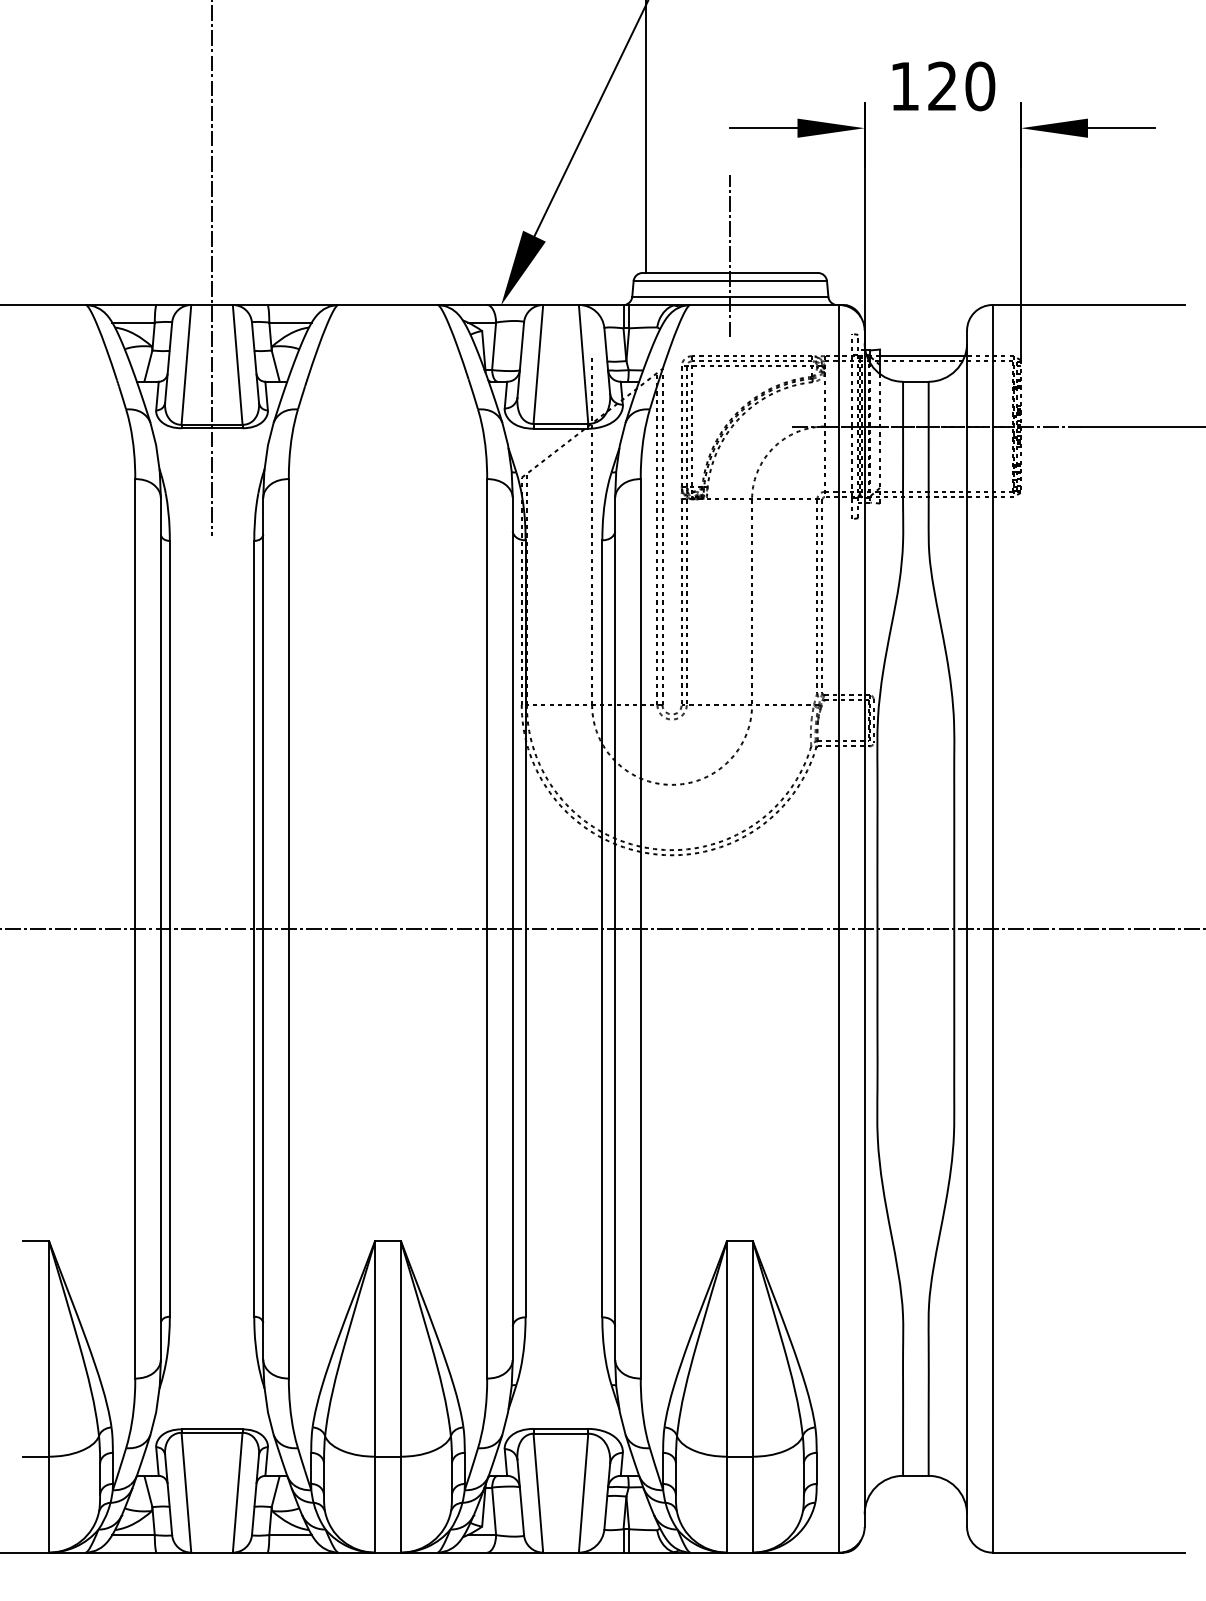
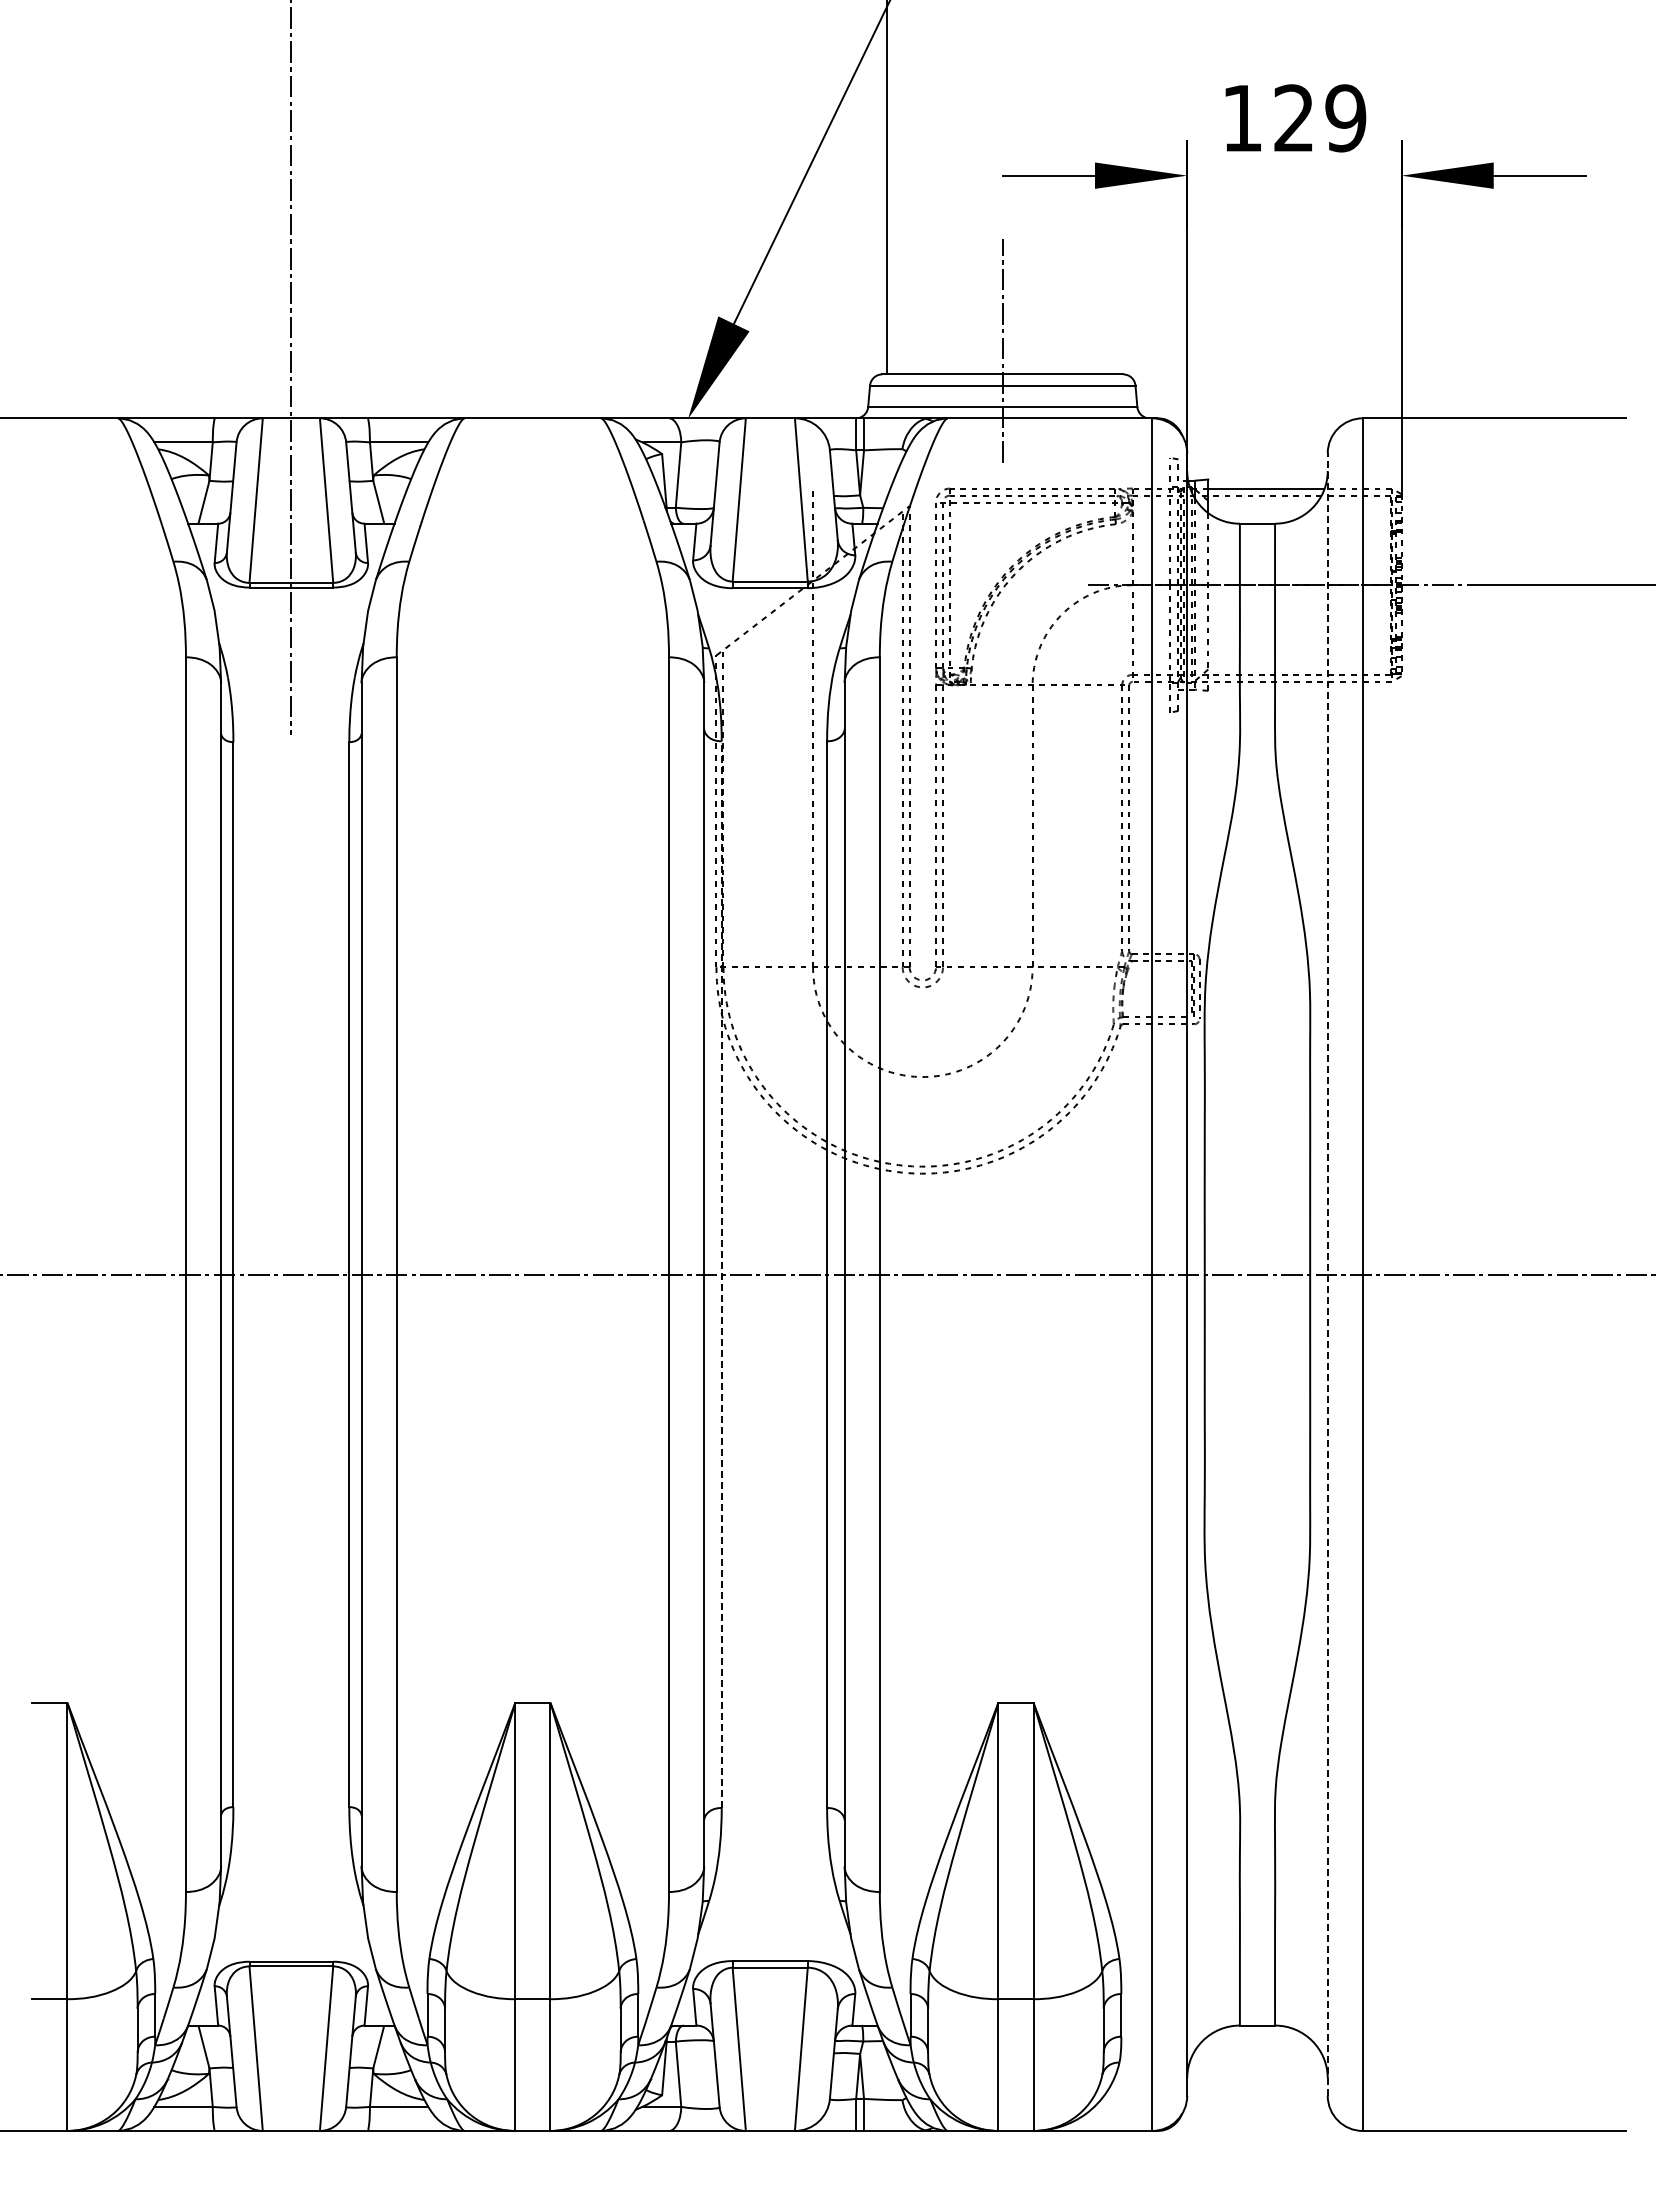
text: (979, 86) -> (1345, 118), 120 -> 129
line: (525, 928) -> (721, 1274), solid -> dashed
line: (966, 928) -> (1327, 1274), solid -> dashed

